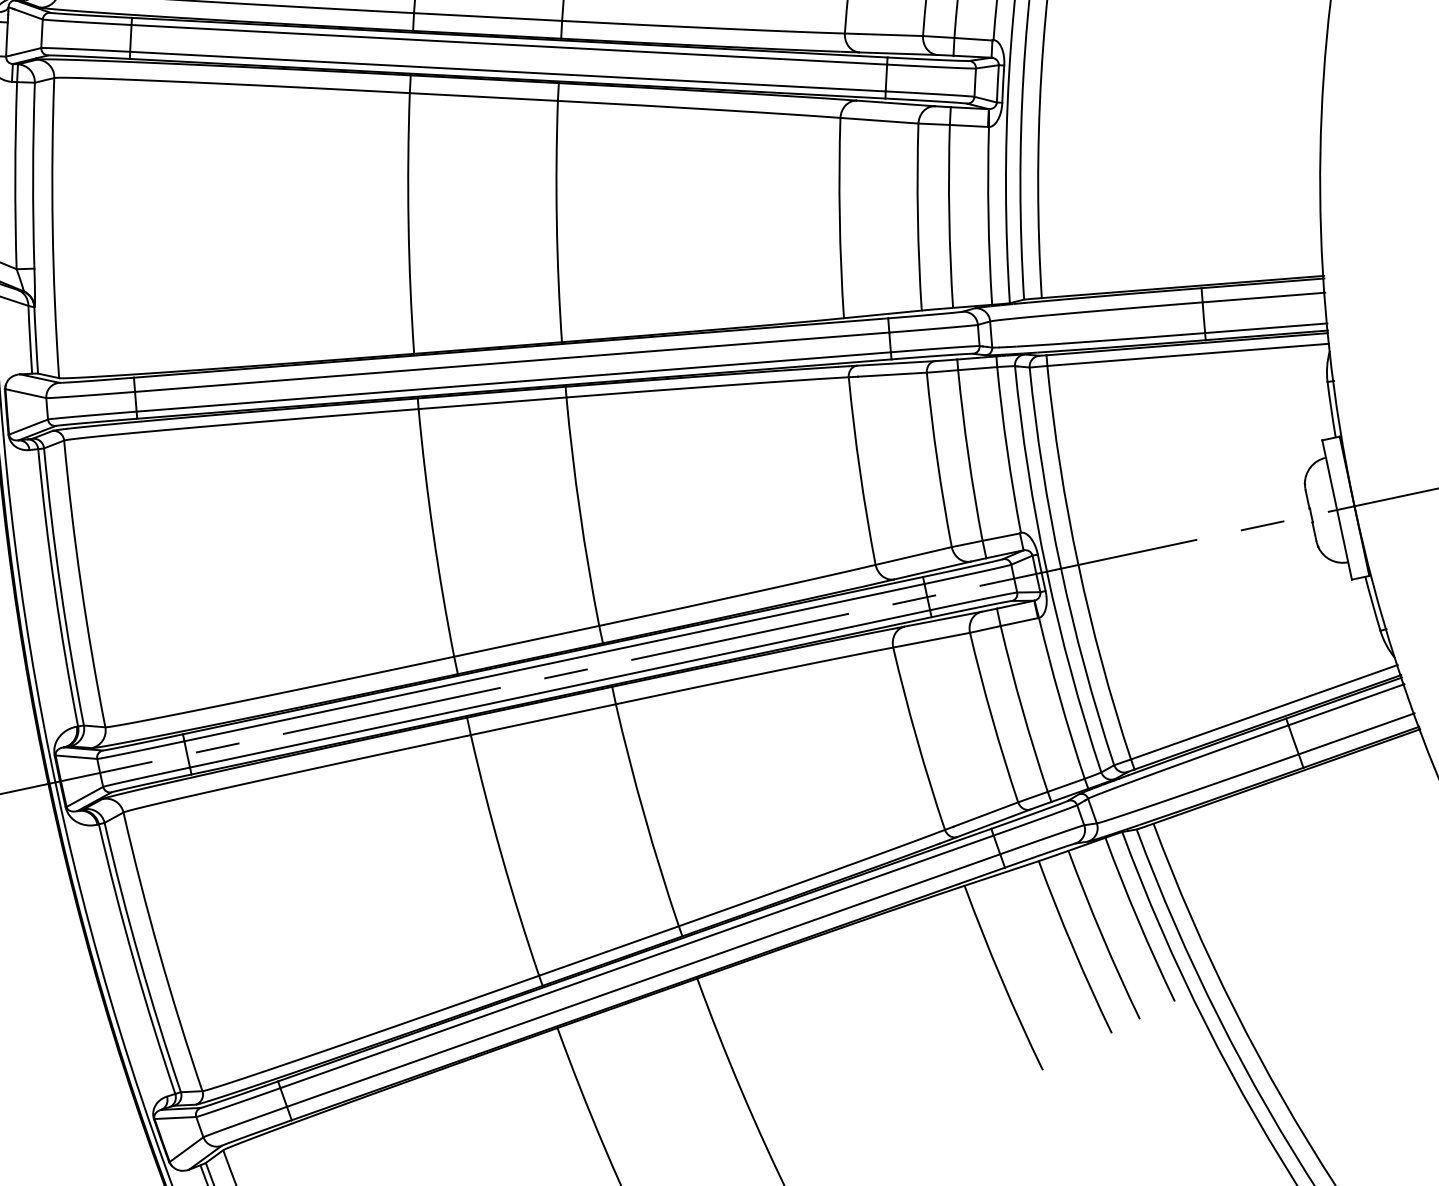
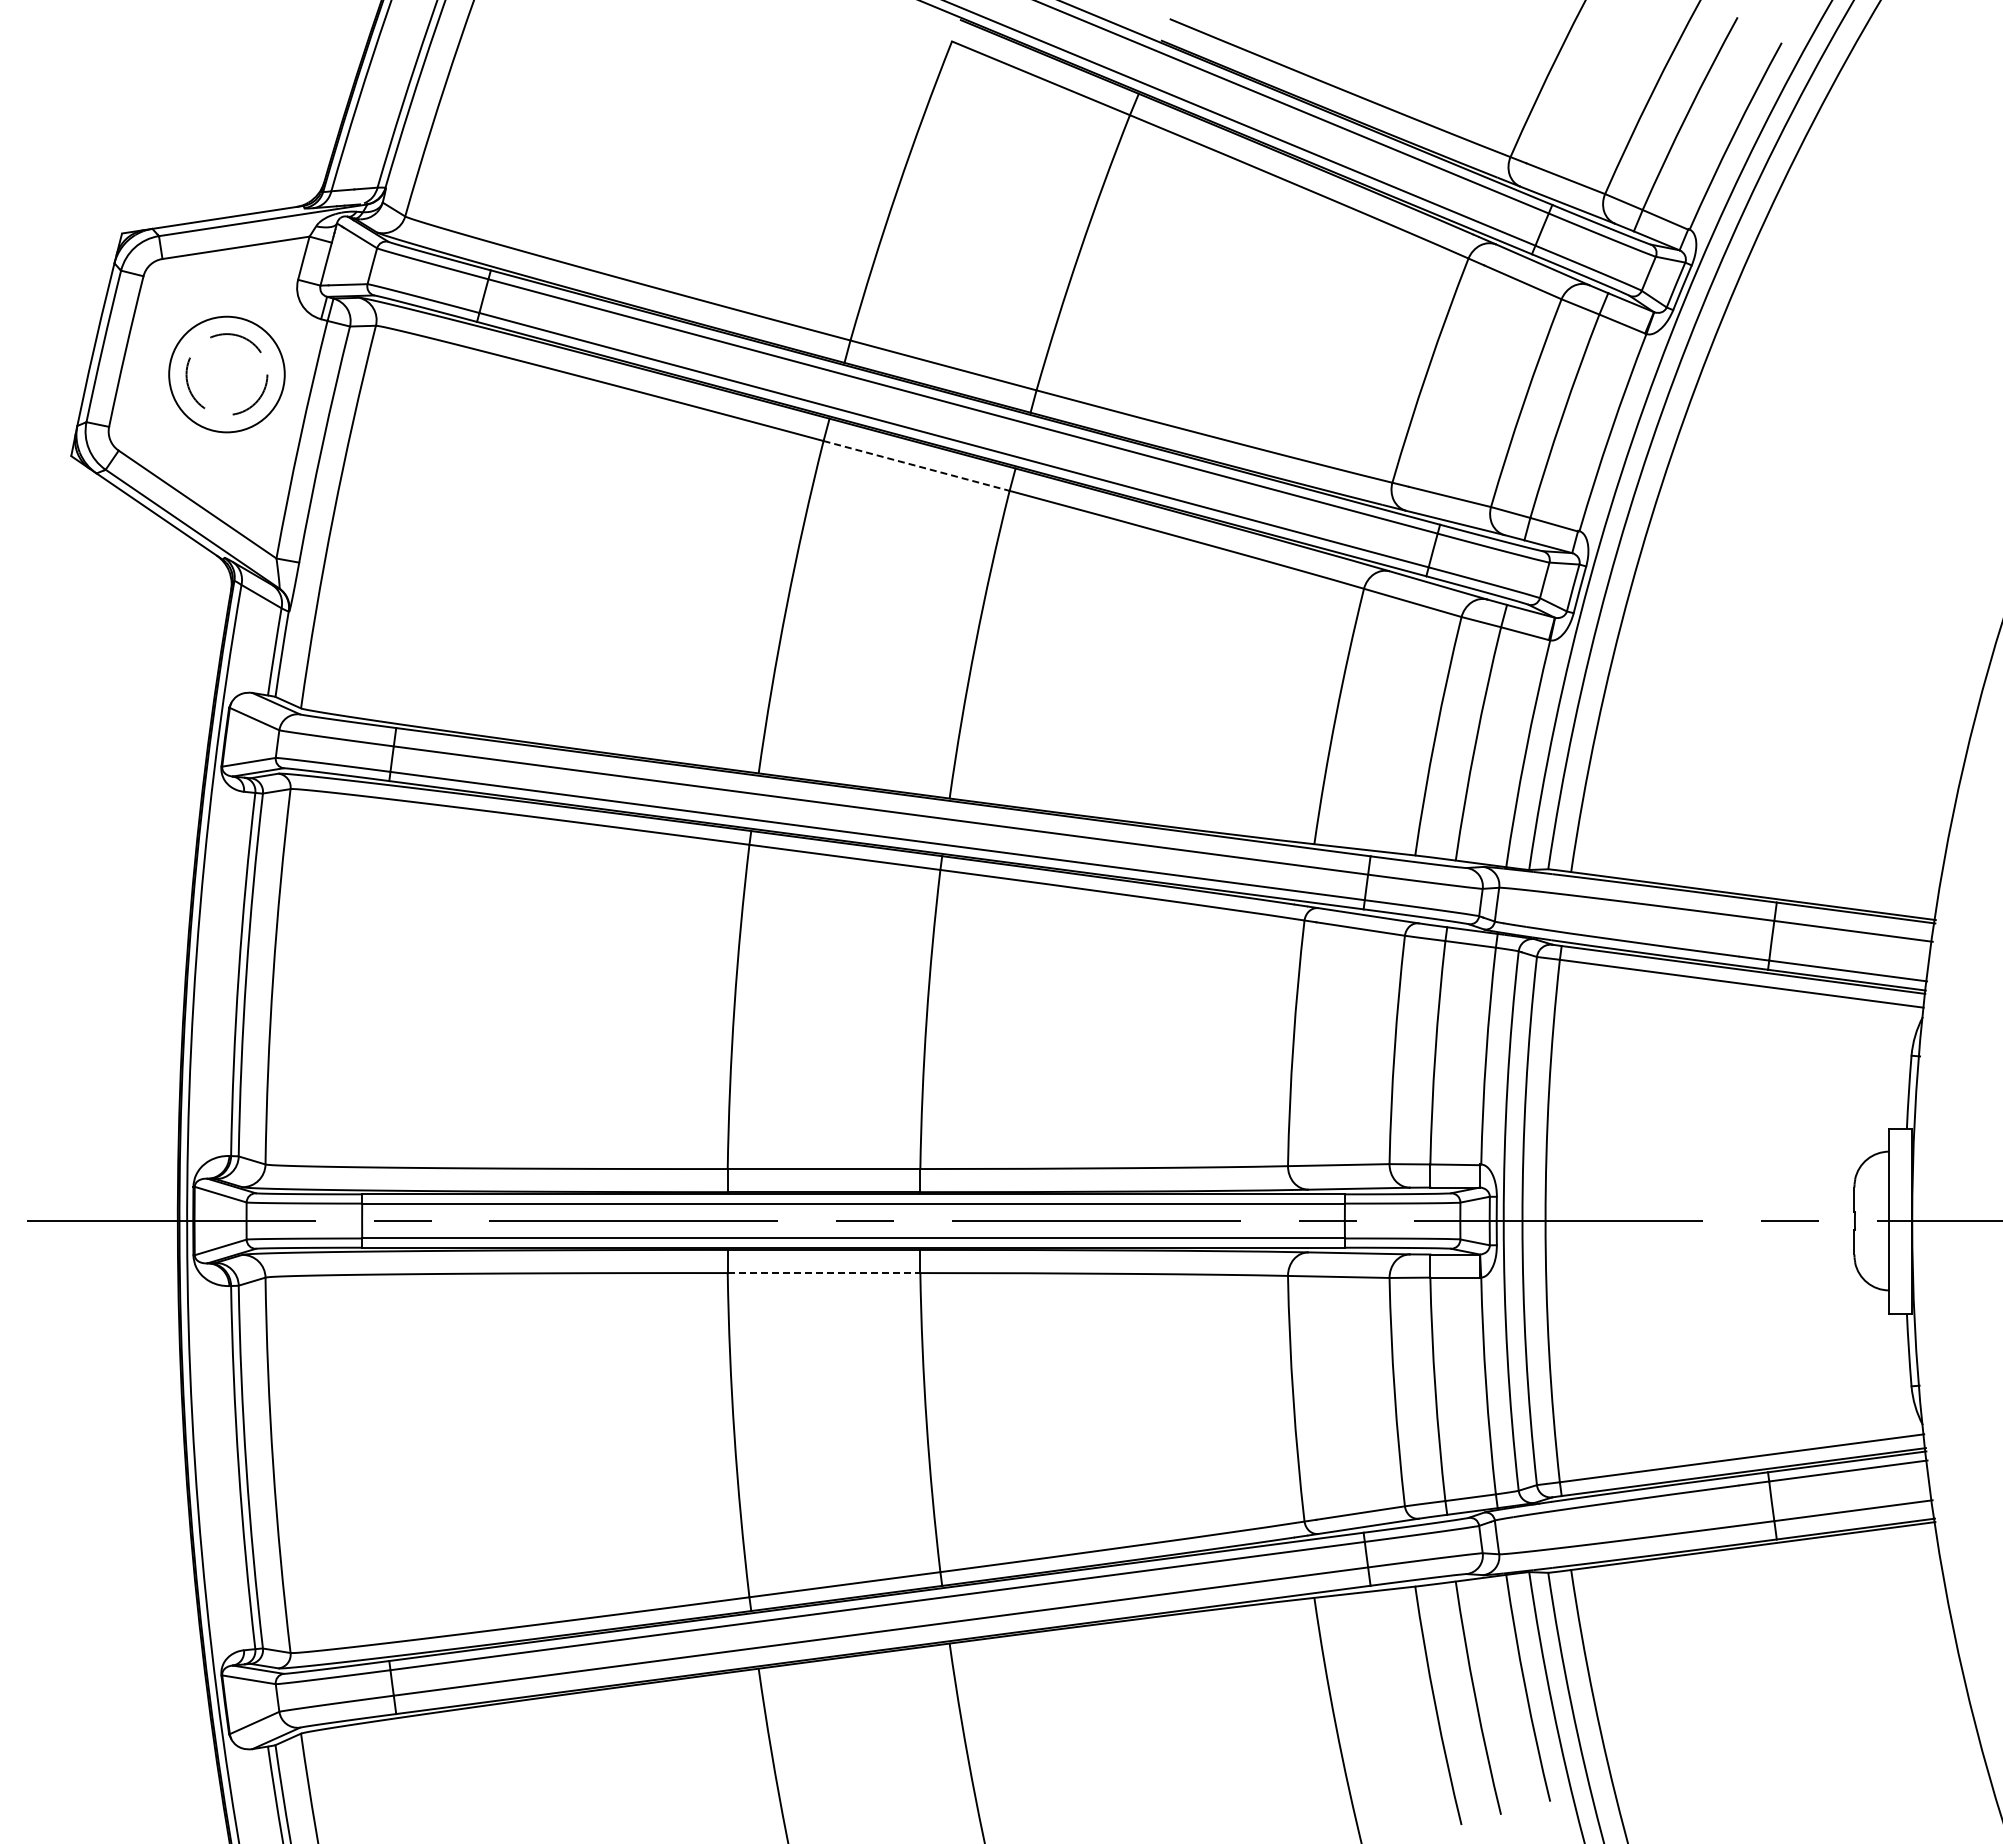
line: (484, 97) -> (917, 466), solid -> dashed
line: (543, 719) -> (824, 1273), solid -> dashed

